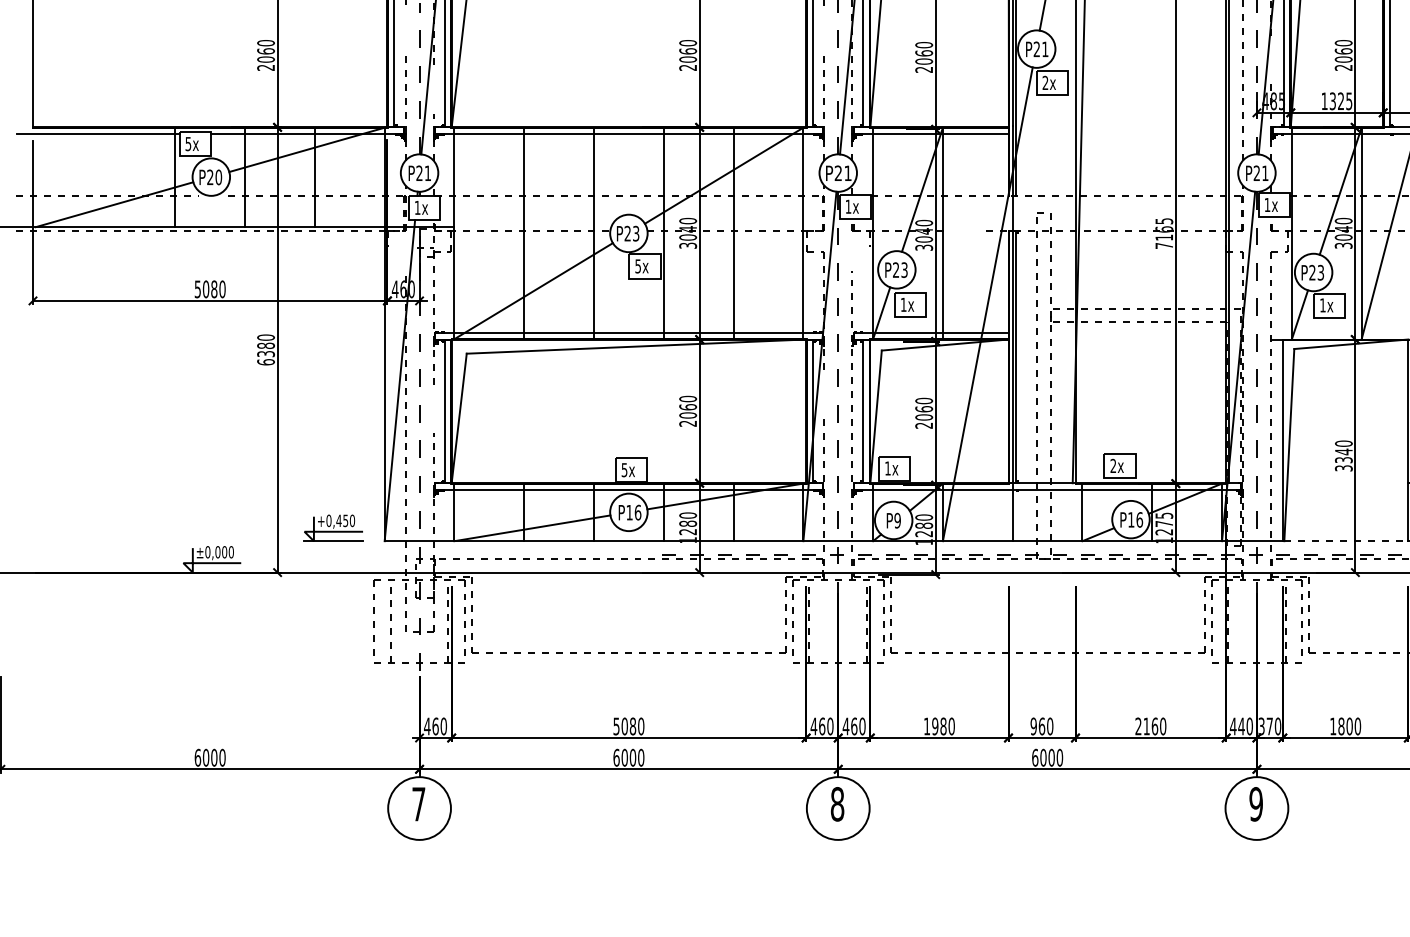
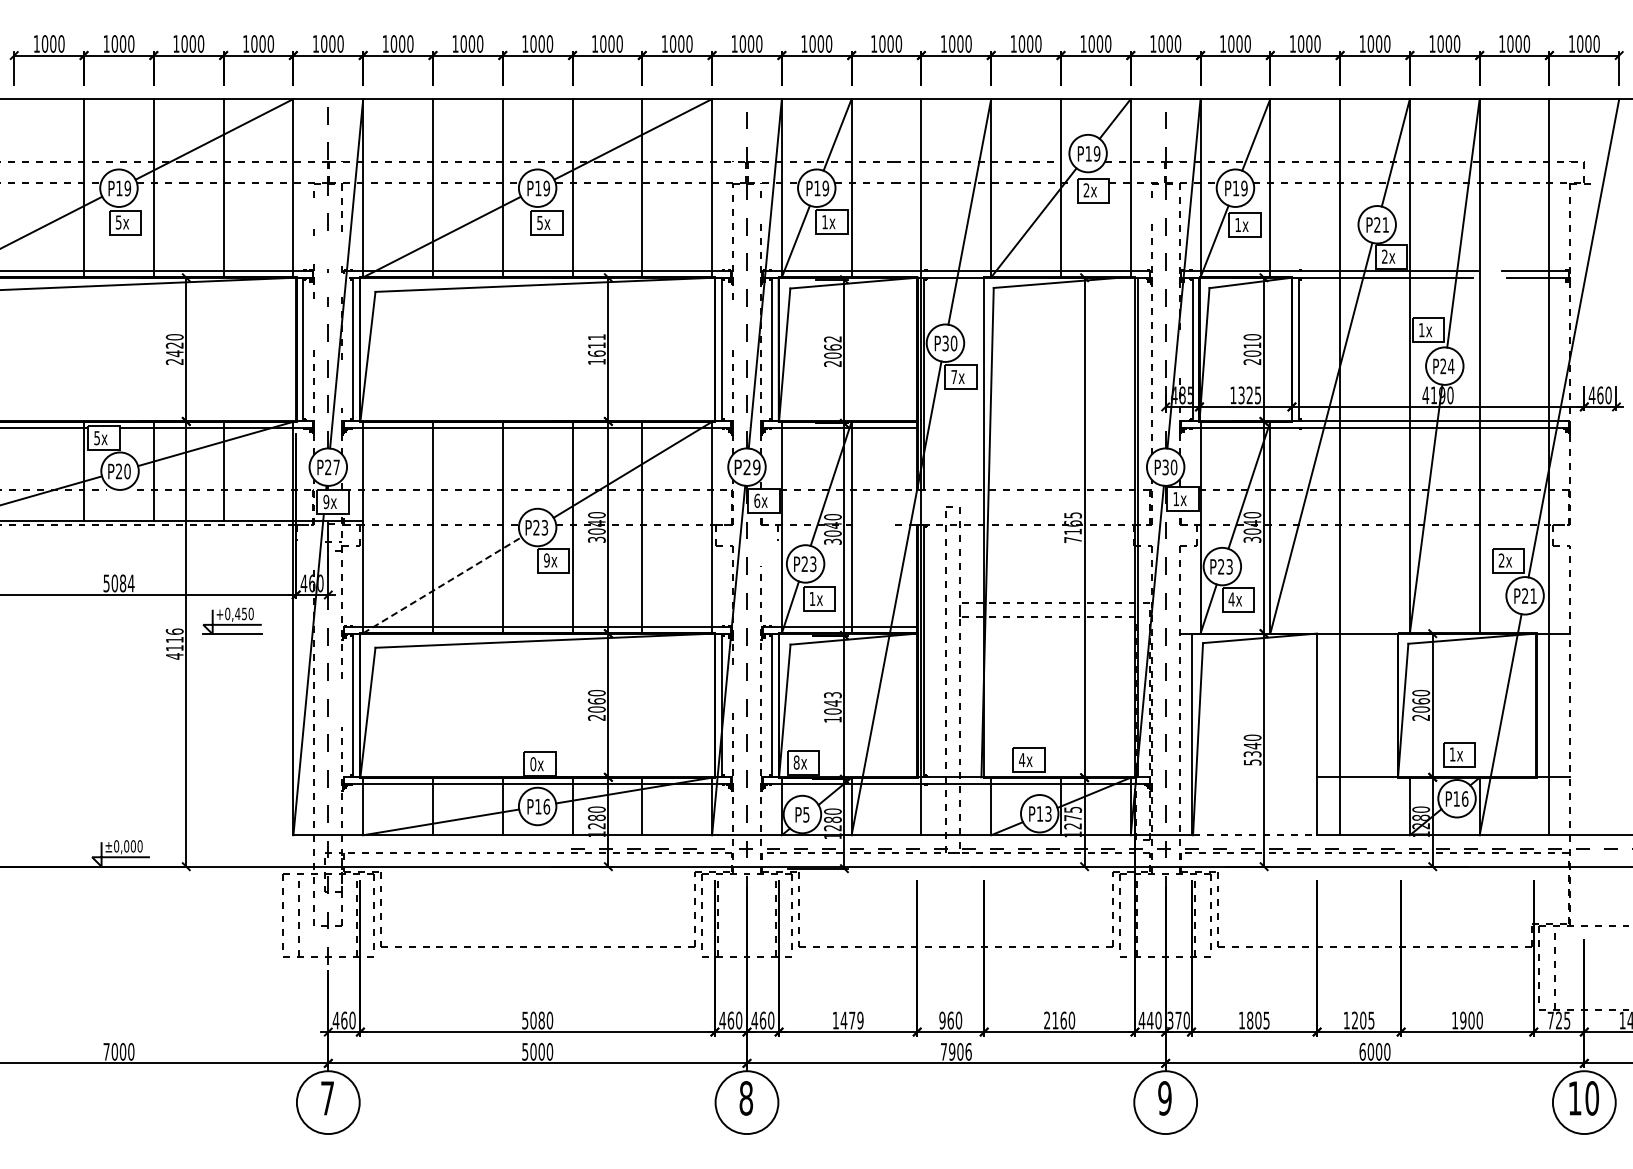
text: (923, 45) -> (832, 339), 2060 -> 2062
text: (1040, 49) -> (949, 343), P21 -> P30
text: (1343, 51) -> (1252, 345), 2060 -> 2010
text: (265, 55) -> (174, 349), 2060 -> 2420
text: (687, 55) -> (596, 349), 2060 -> 1611
text: (1044, 82) -> (953, 376), 2x -> 7x
text: (427, 173) -> (336, 467), P21 -> P27
text: (847, 173) -> (756, 467), P21 -> P29
text: (1260, 173) -> (1169, 467), P21 -> P30
text: (848, 206) -> (757, 500), 1x -> 6x
text: (417, 207) -> (326, 501), 1x -> 9x
text: (637, 266) -> (546, 560), 5x -> 9x
text: (221, 289) -> (130, 583), 5080 -> 5084
line: (533, 291) -> (442, 585), solid -> dashed
text: (1322, 305) -> (1231, 599), 1x -> 4x
text: (265, 349) -> (174, 643), 6380 -> 4116
text: (923, 412) -> (832, 706), 2060 -> 1043
text: (1113, 466) -> (1022, 760), 2x -> 4x
text: (887, 468) -> (796, 762), 1x -> 8x
text: (1342, 468) -> (1251, 762), 3340 -> 5340
text: (624, 470) -> (533, 764), 5x -> 0x
text: (1139, 519) -> (1048, 813), P16 -> P13
text: (897, 520) -> (806, 814), P9 -> P5
part: (333, 527) -> (232, 620), moved
text: (942, 726) -> (851, 1020), 1980 -> 1479
text: (1357, 726) -> (1266, 1020), 1800 -> 1805
text: (197, 757) -> (106, 1051), 6000 -> 7000
text: (616, 757) -> (525, 1051), 6000 -> 5000
text: (1046, 757) -> (955, 1051), 6000 -> 7906

